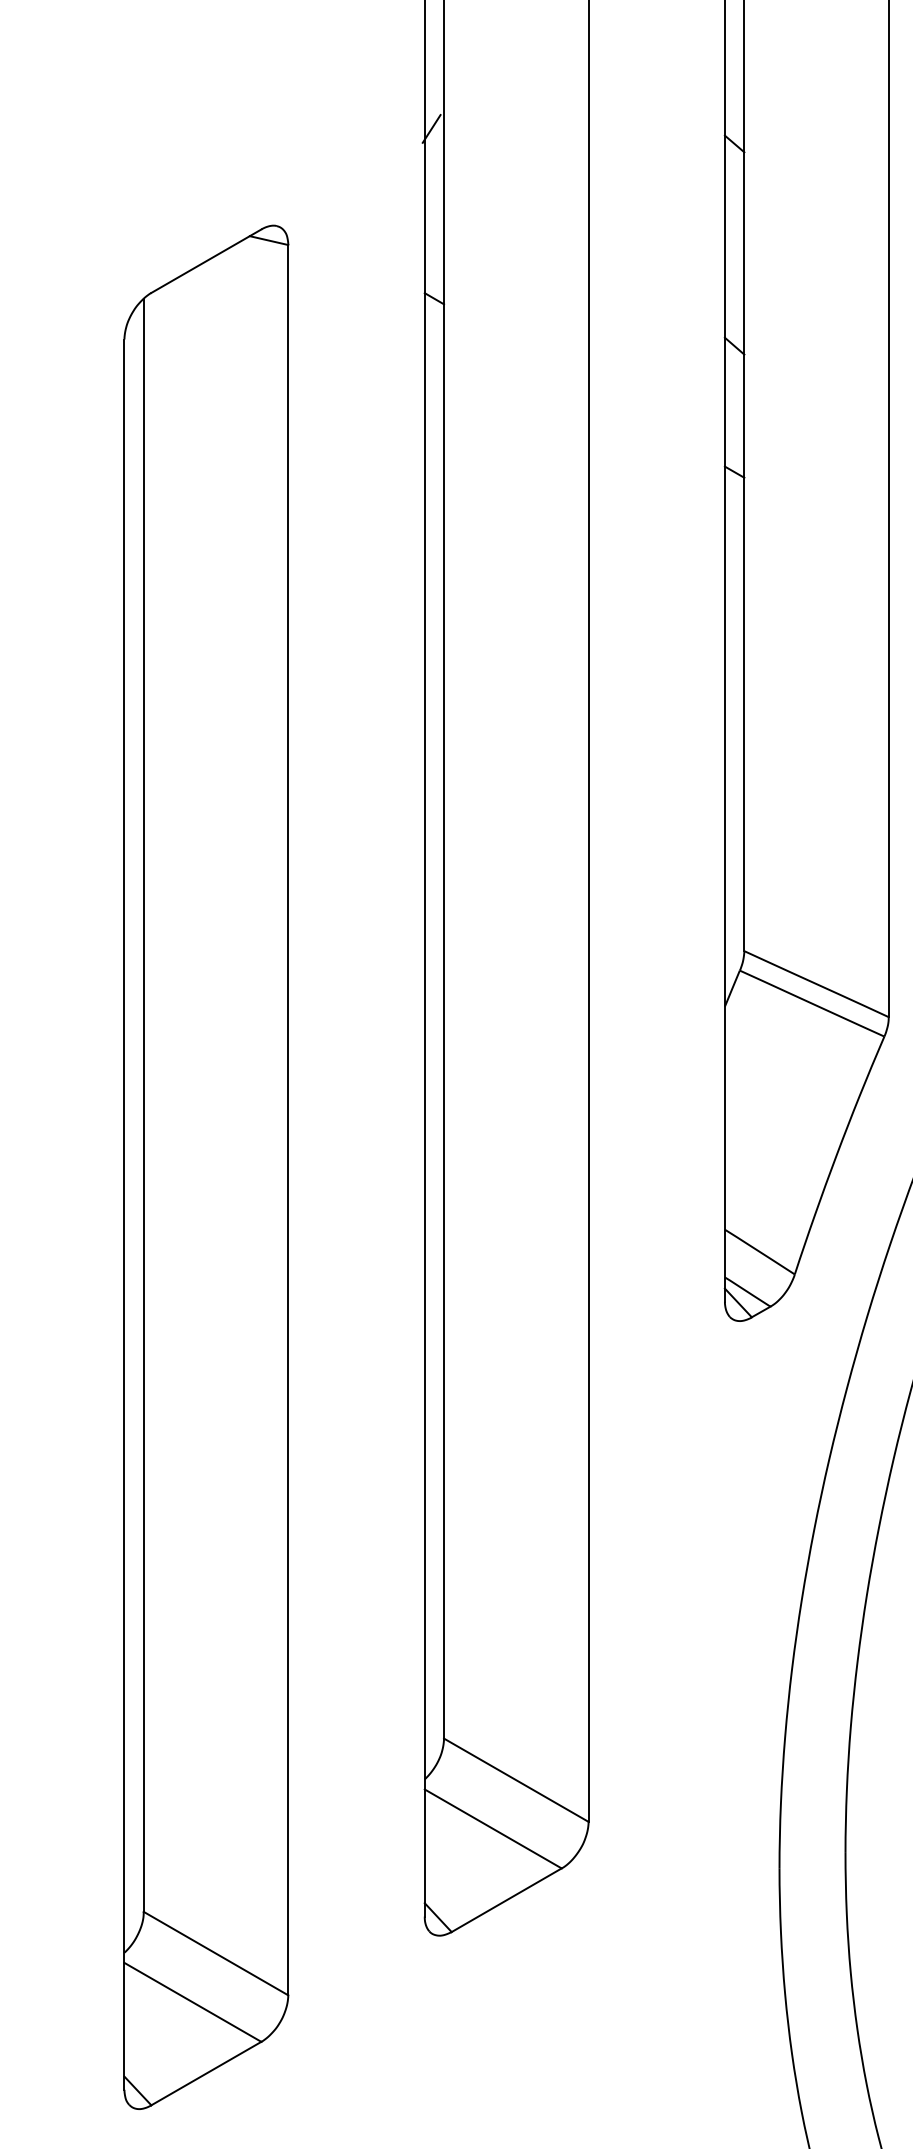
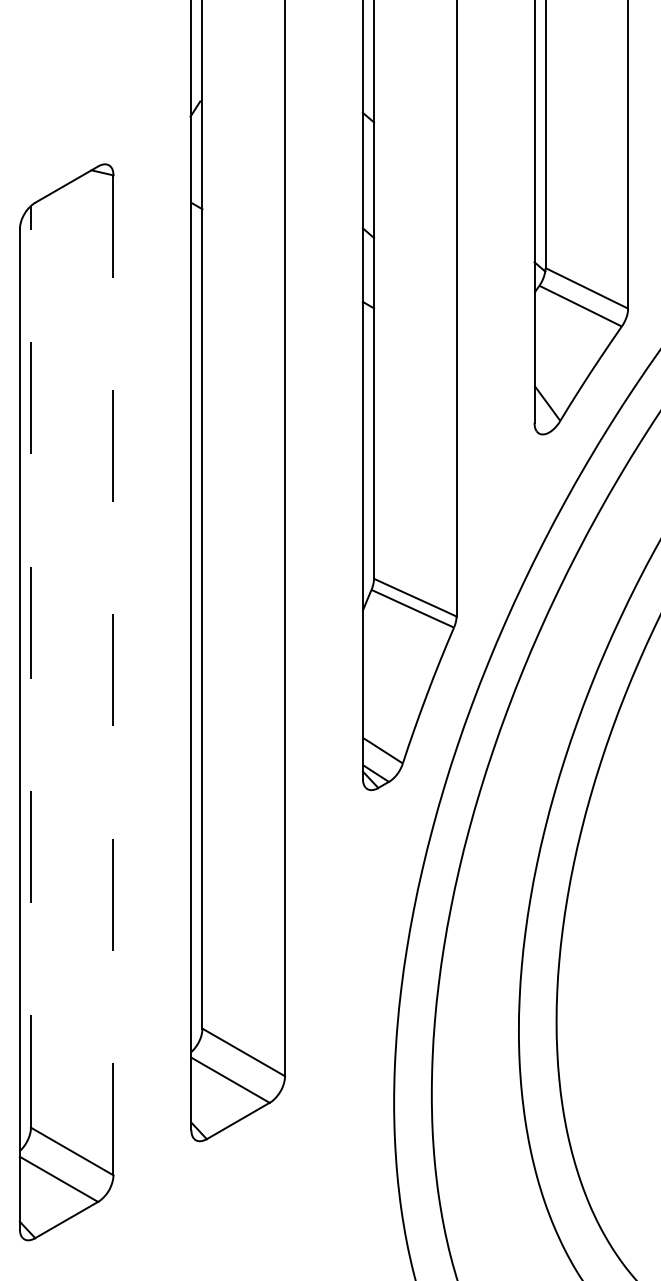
line: (143, 1104) -> (30, 666), solid -> dashed
line: (288, 1120) -> (113, 675), solid -> dashed

